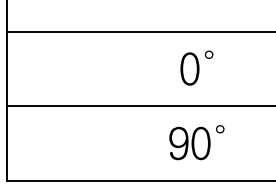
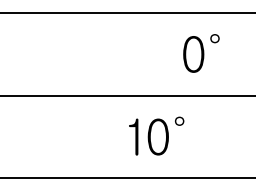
text: (196, 67) -> (200, 52), moved
text: (178, 143) -> (133, 137), 90° -> 10°

